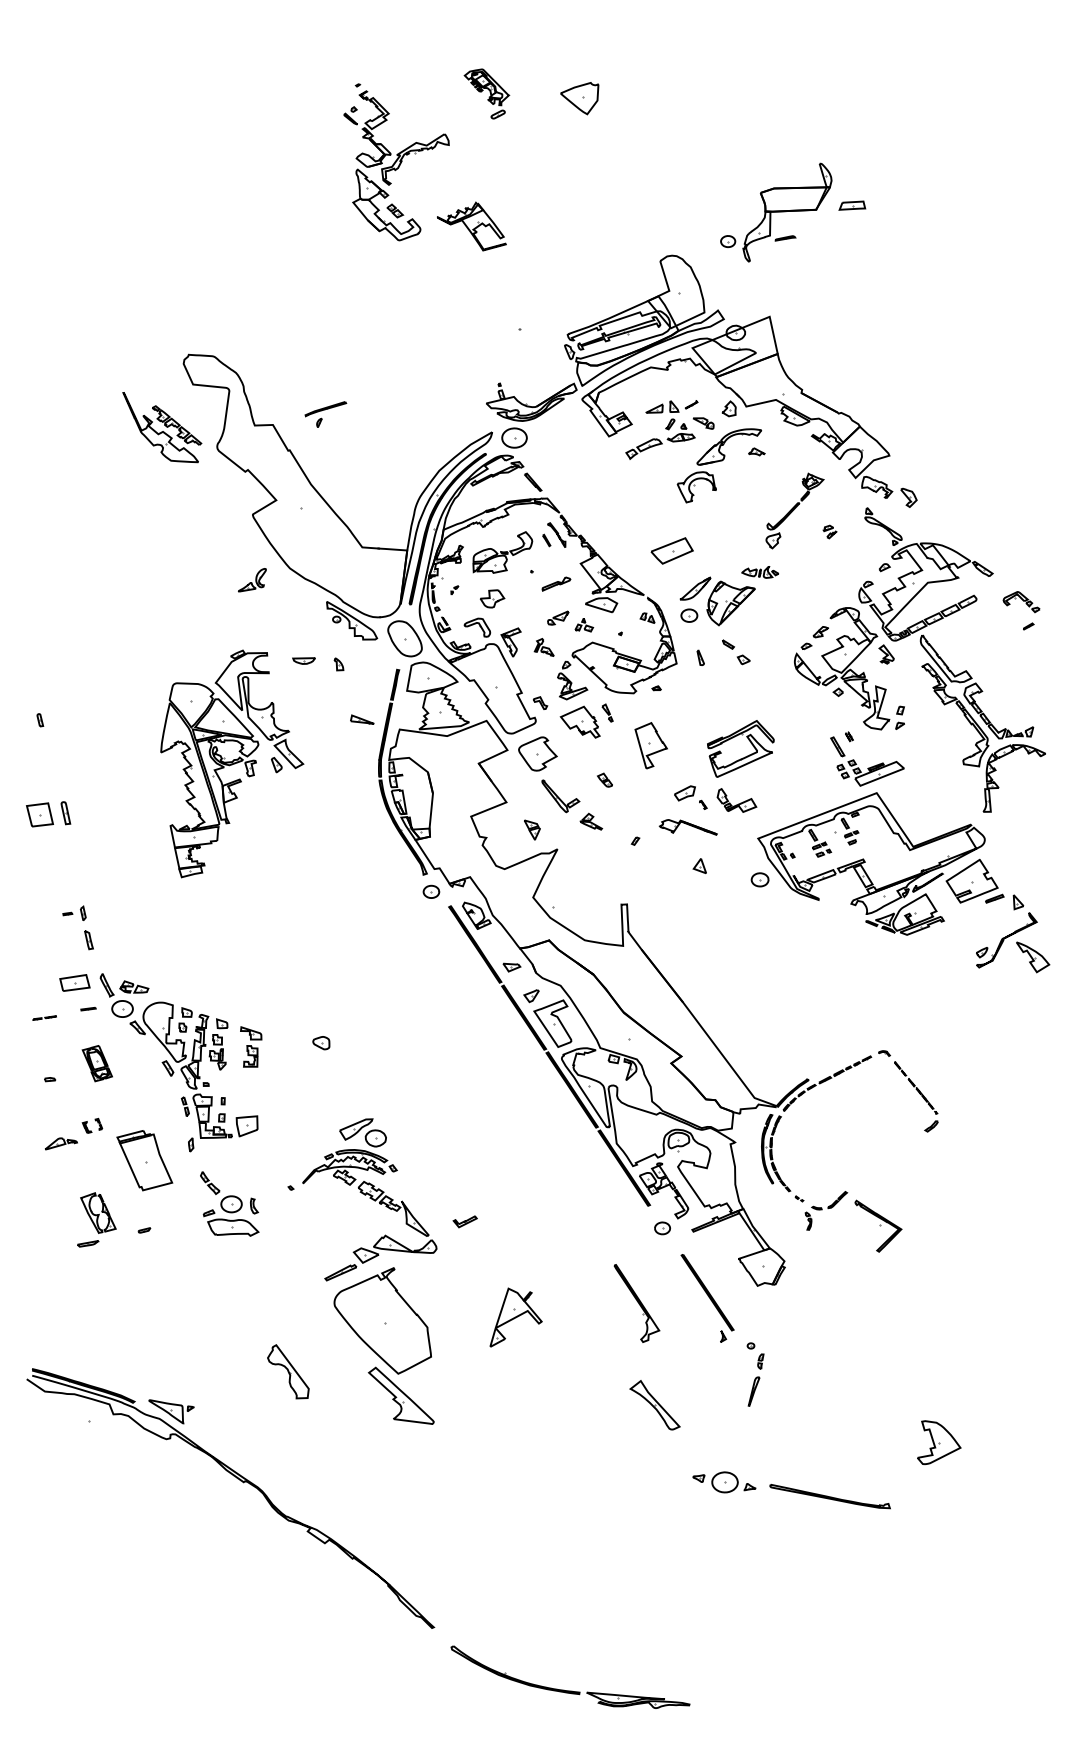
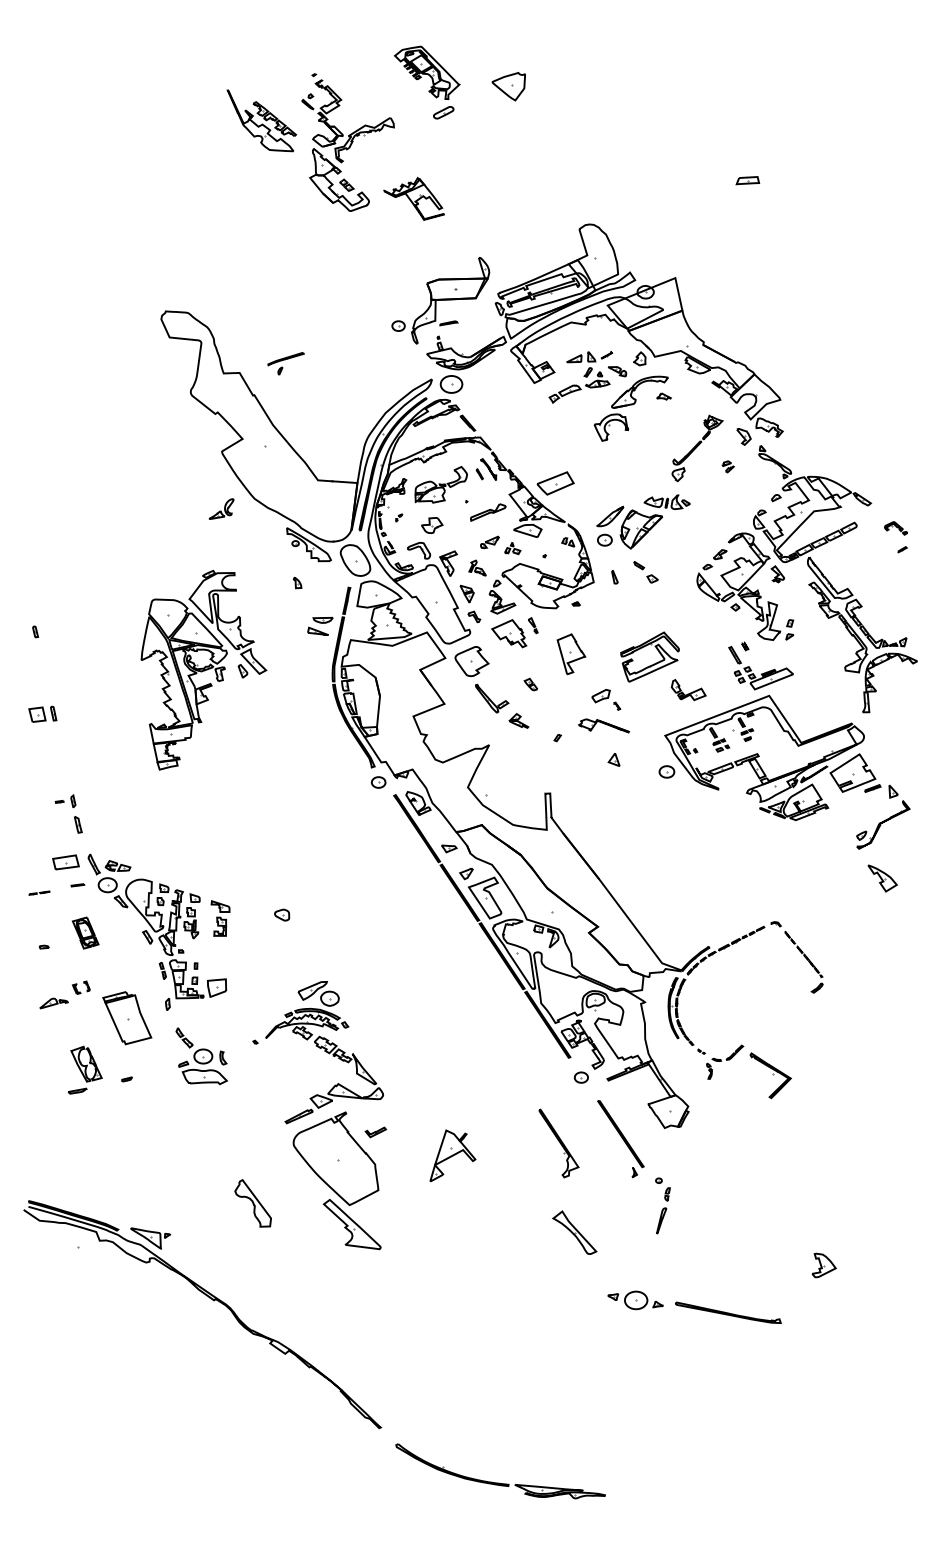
part: (486, 93) -> (426, 82), size x1.67
part: (776, 212) -> (440, 300), moved
part: (162, 427) -> (262, 120), moved
part: (908, 497) -> (743, 436), moved
part: (671, 550) -> (555, 483), moved
part: (759, 572) -> (666, 502), size x1.43
part: (556, 583) -> (488, 512), size x1.43
part: (1020, 602) -> (895, 528), size x0.71
part: (303, 660) -> (322, 619), moved
part: (736, 800) -> (688, 690), moved
part: (48, 813) -> (42, 713), size x0.71
part: (532, 829) -> (467, 593), moved
part: (1033, 957) -> (883, 878), moved
part: (464, 1221) -> (375, 1132), moved
part: (939, 1442) -> (824, 1265), size x0.62

